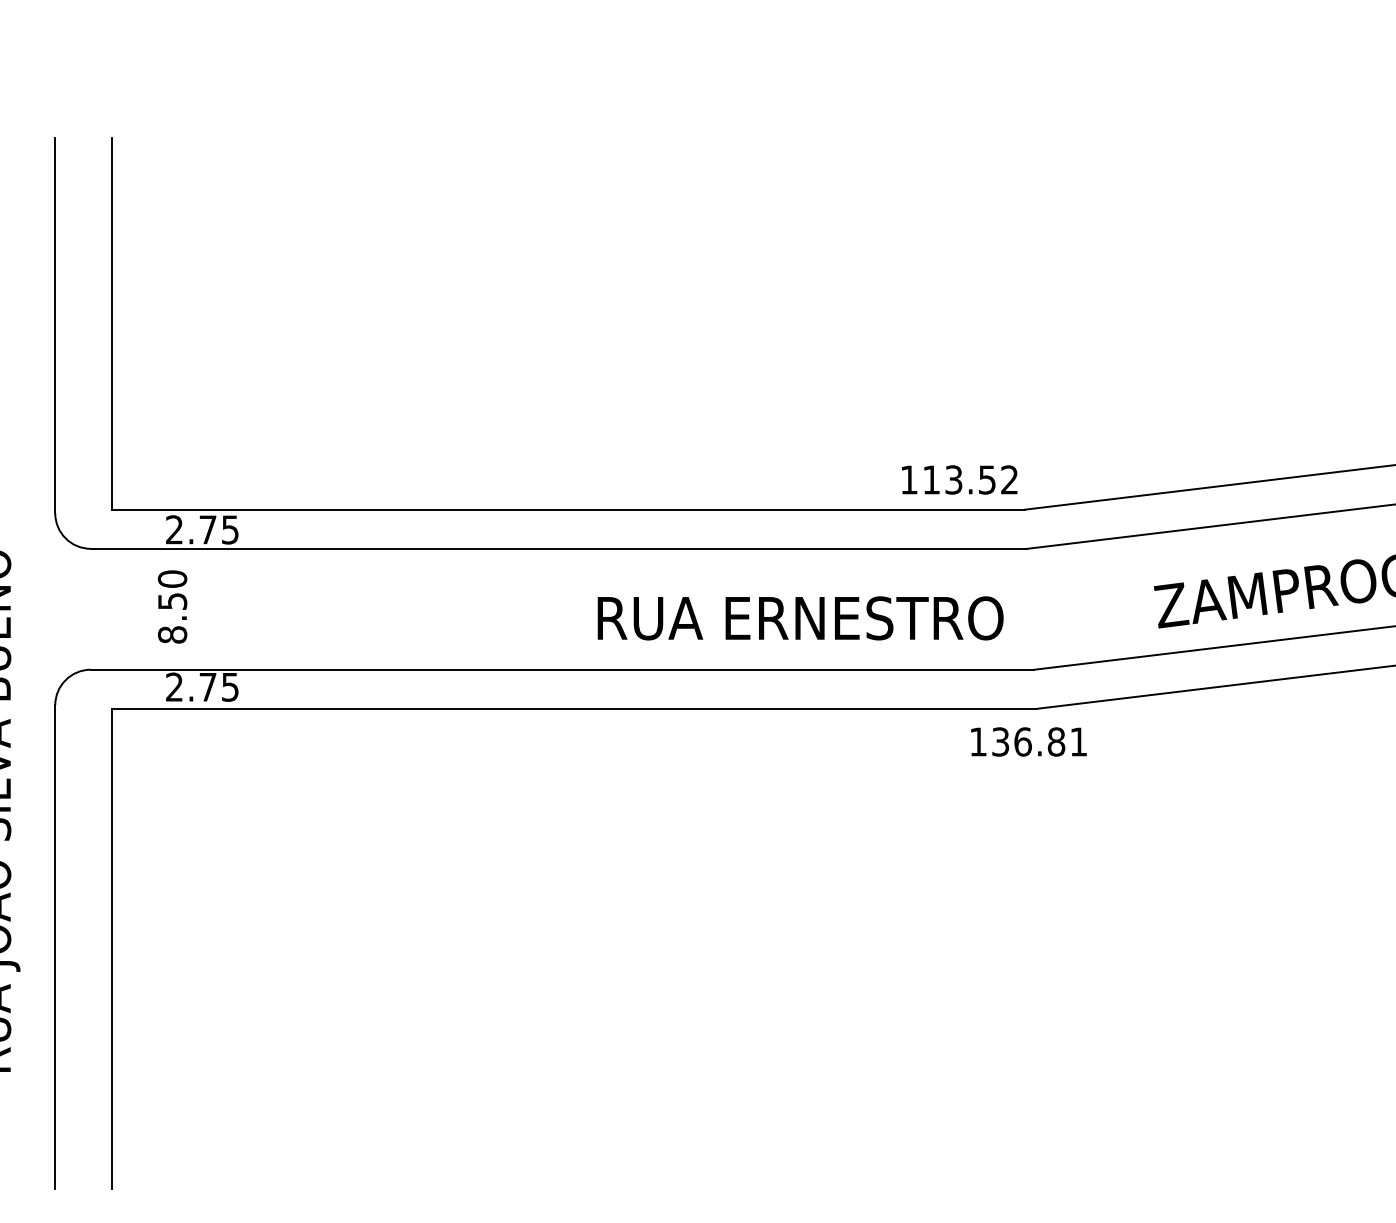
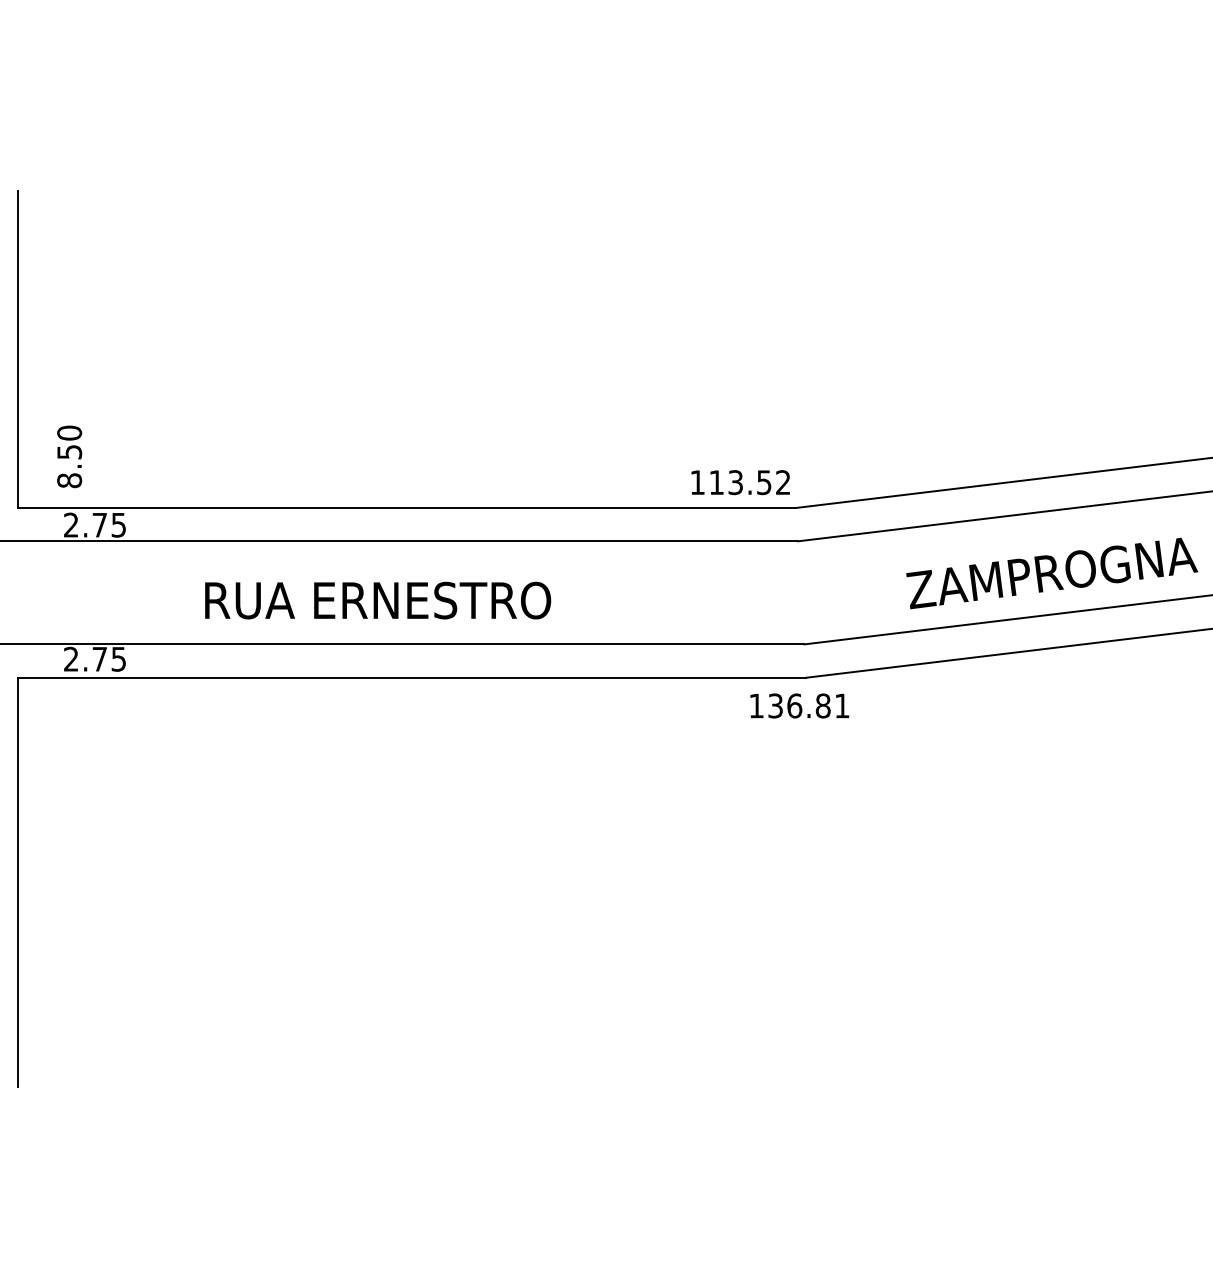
text: (172, 606) -> (69, 456), moved
text: (801, 618) -> (378, 600), moved

